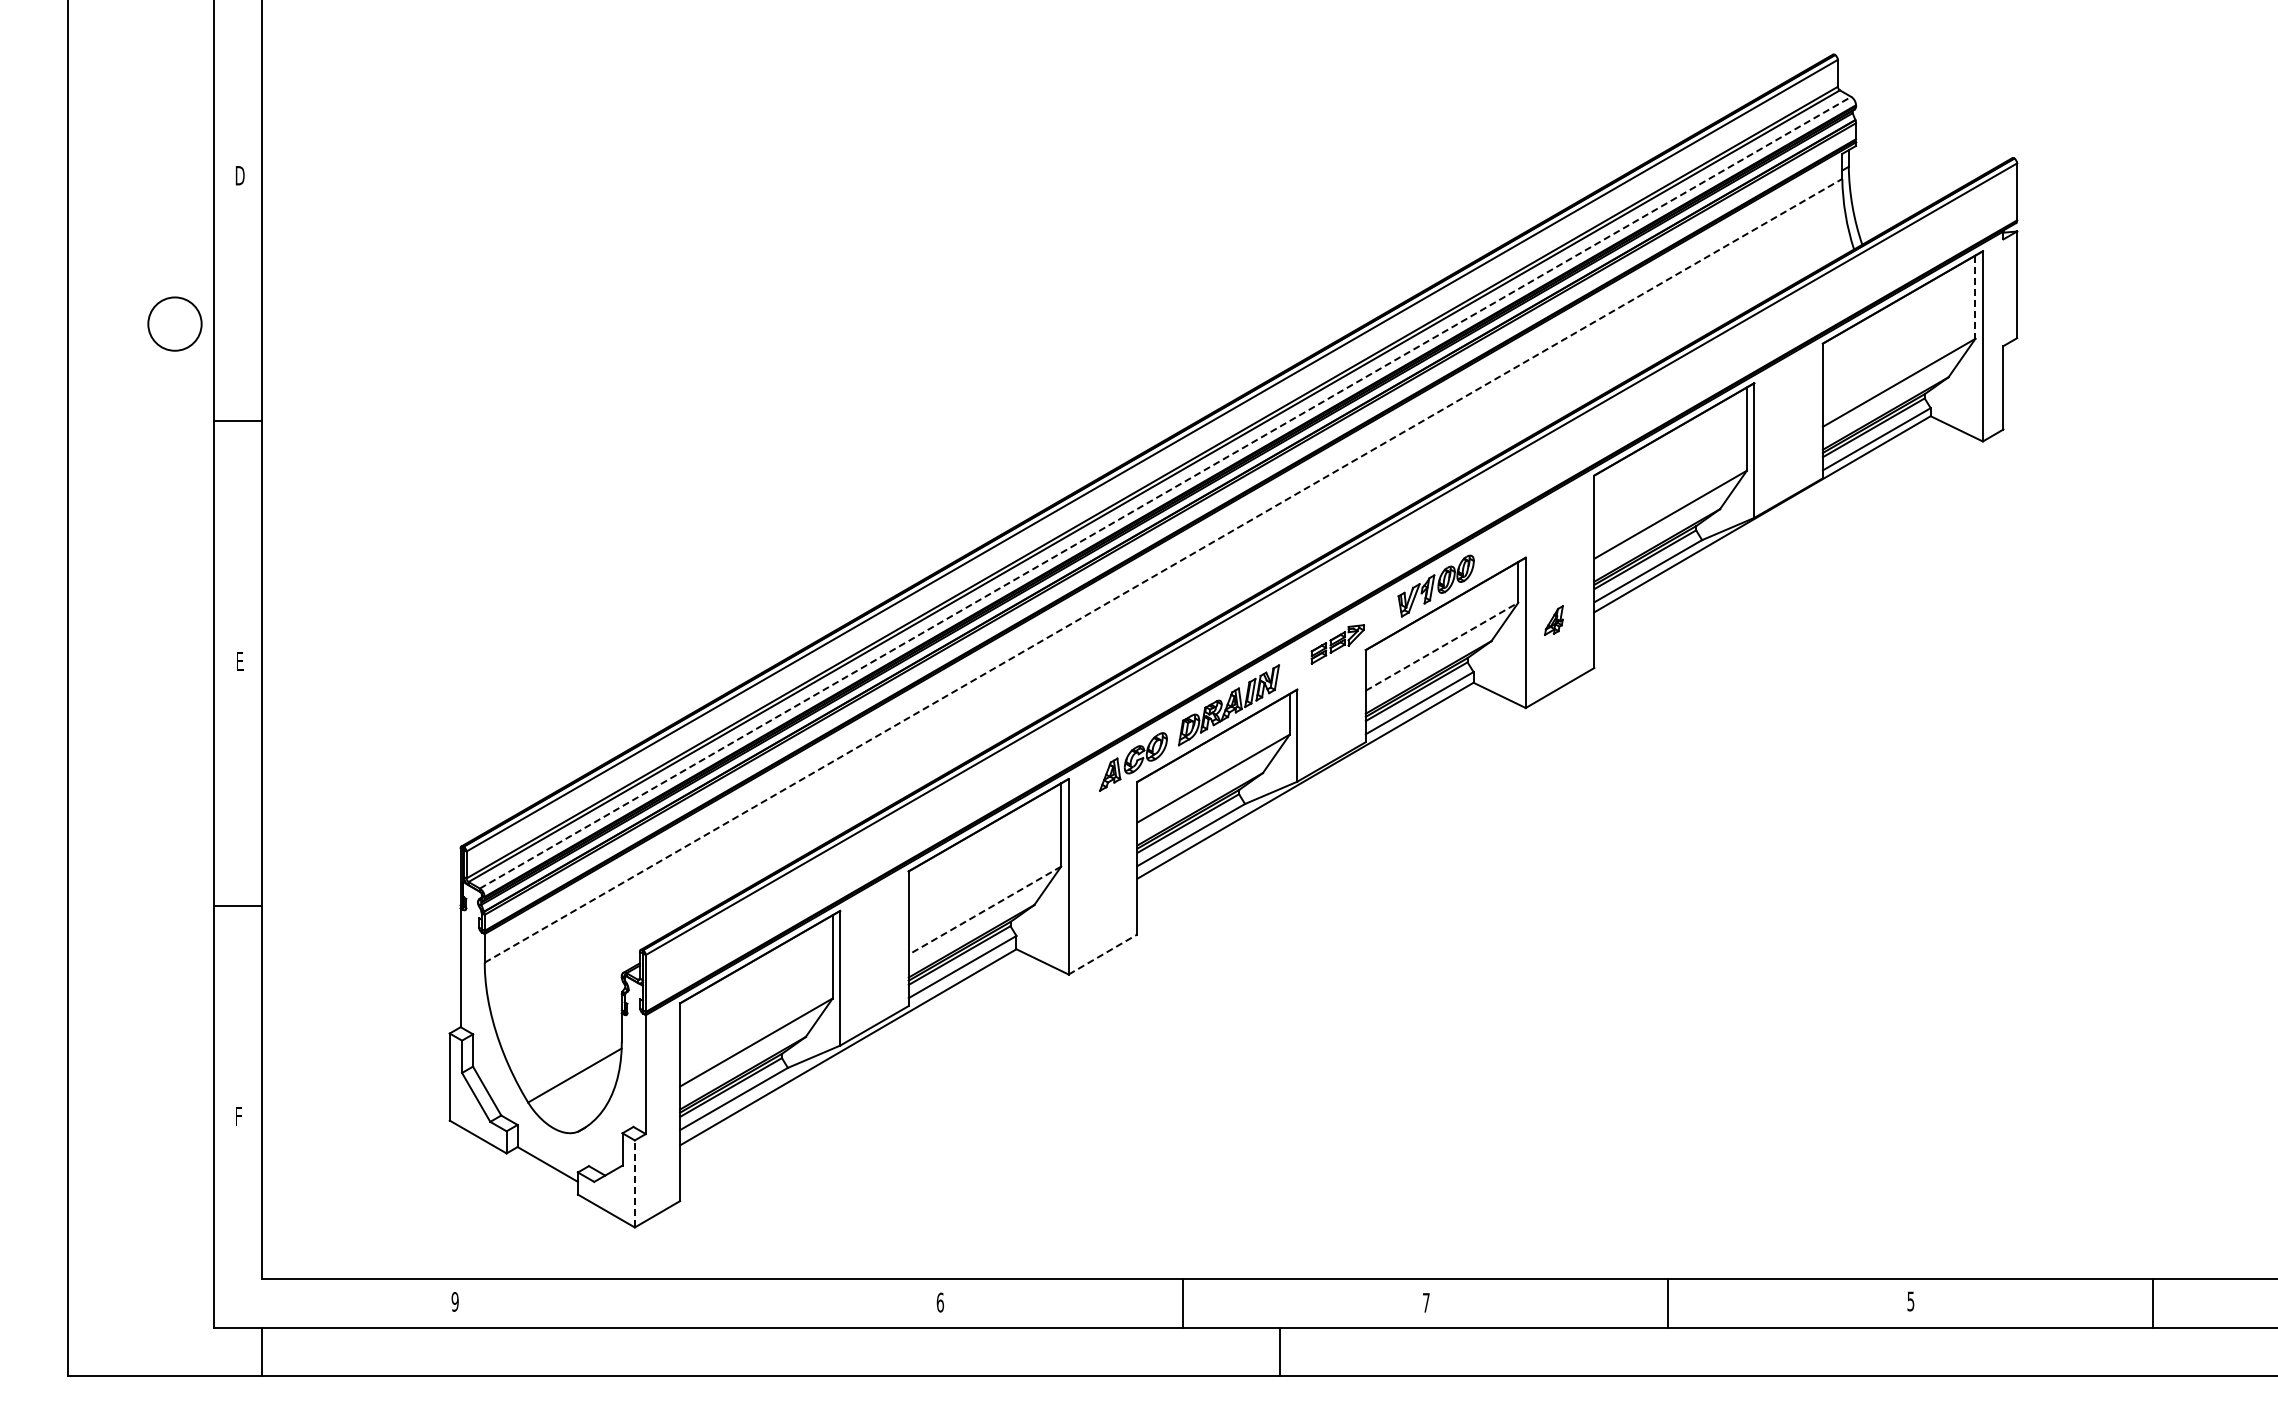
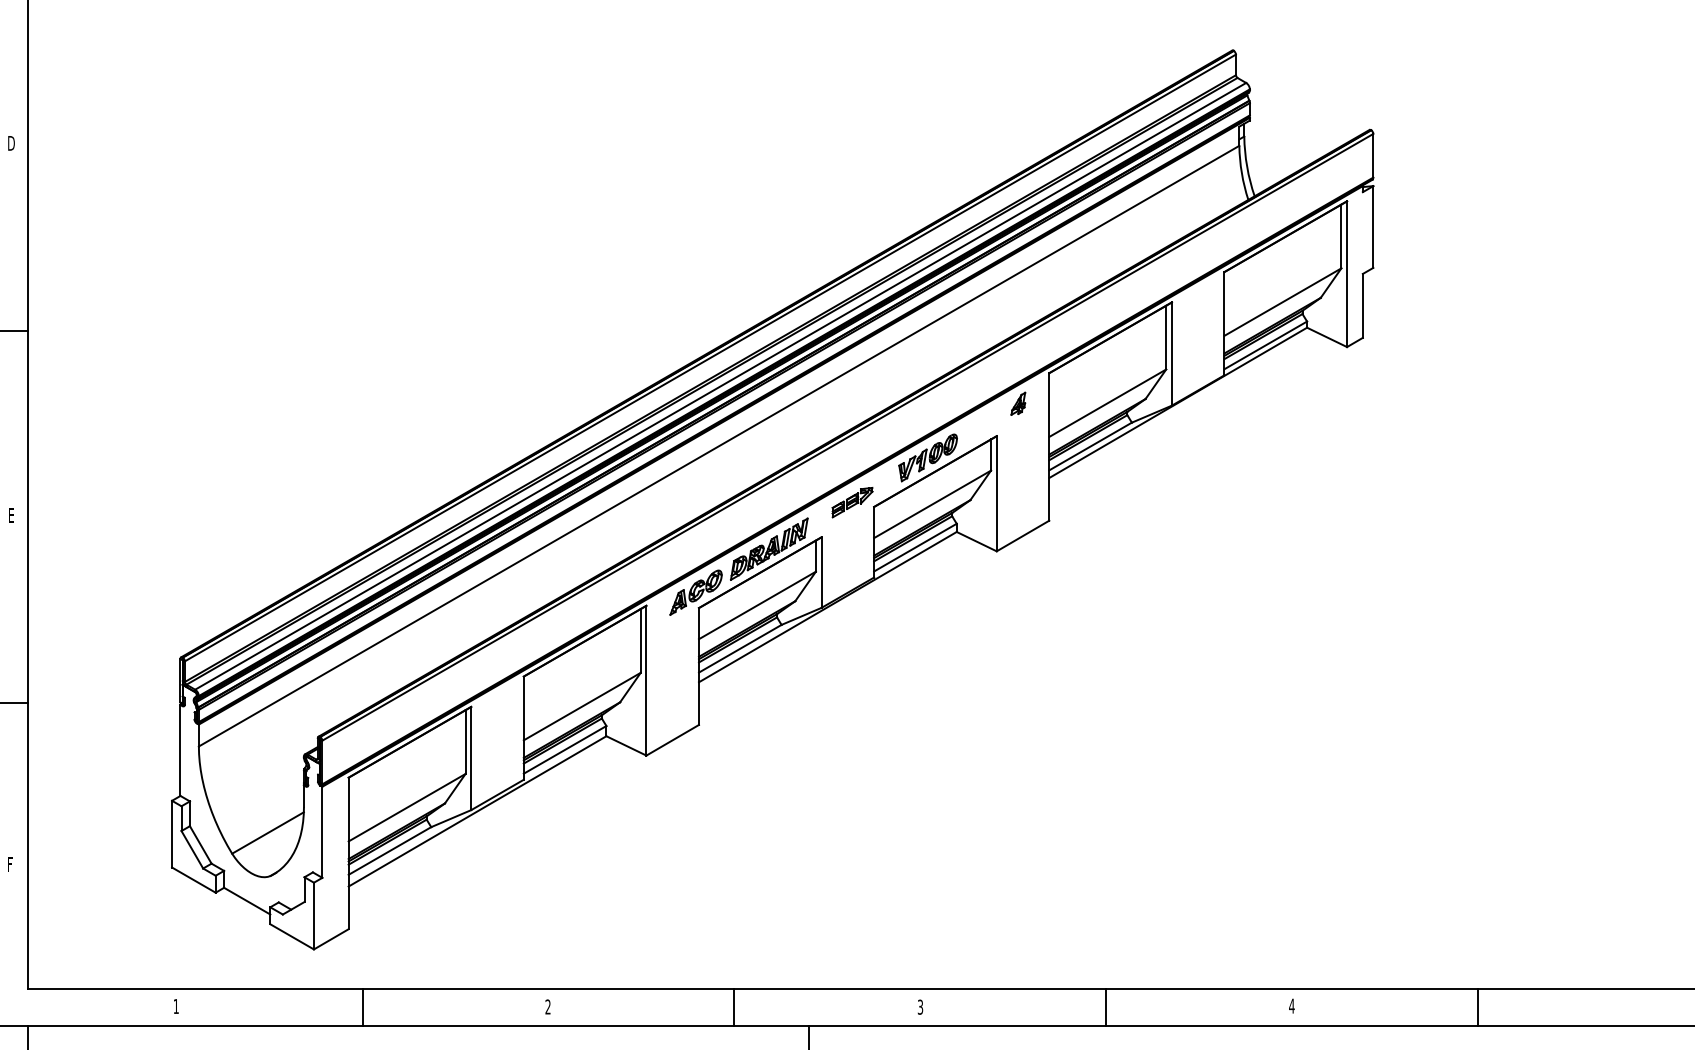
line: (1975, 297) -> (1341, 236), dashed -> solid
line: (1165, 492) -> (720, 386), dashed -> solid
line: (1163, 570) -> (719, 445), dashed -> solid
part: (1553, 620) -> (1018, 403), moved
line: (1442, 646) -> (932, 504), dashed -> solid
line: (984, 910) -> (581, 706), dashed -> solid
line: (1102, 954) -> (672, 740), dashed -> solid
line: (634, 1183) -> (313, 915), dashed -> solid
text: (454, 1301) -> (175, 1006), 9 -> 1
text: (1910, 1301) -> (1291, 1006), 5 -> 4
text: (939, 1302) -> (547, 1006), 6 -> 2
text: (1425, 1302) -> (919, 1006), 7 -> 3
line: (698, 1303) -> (362, 1007), added

